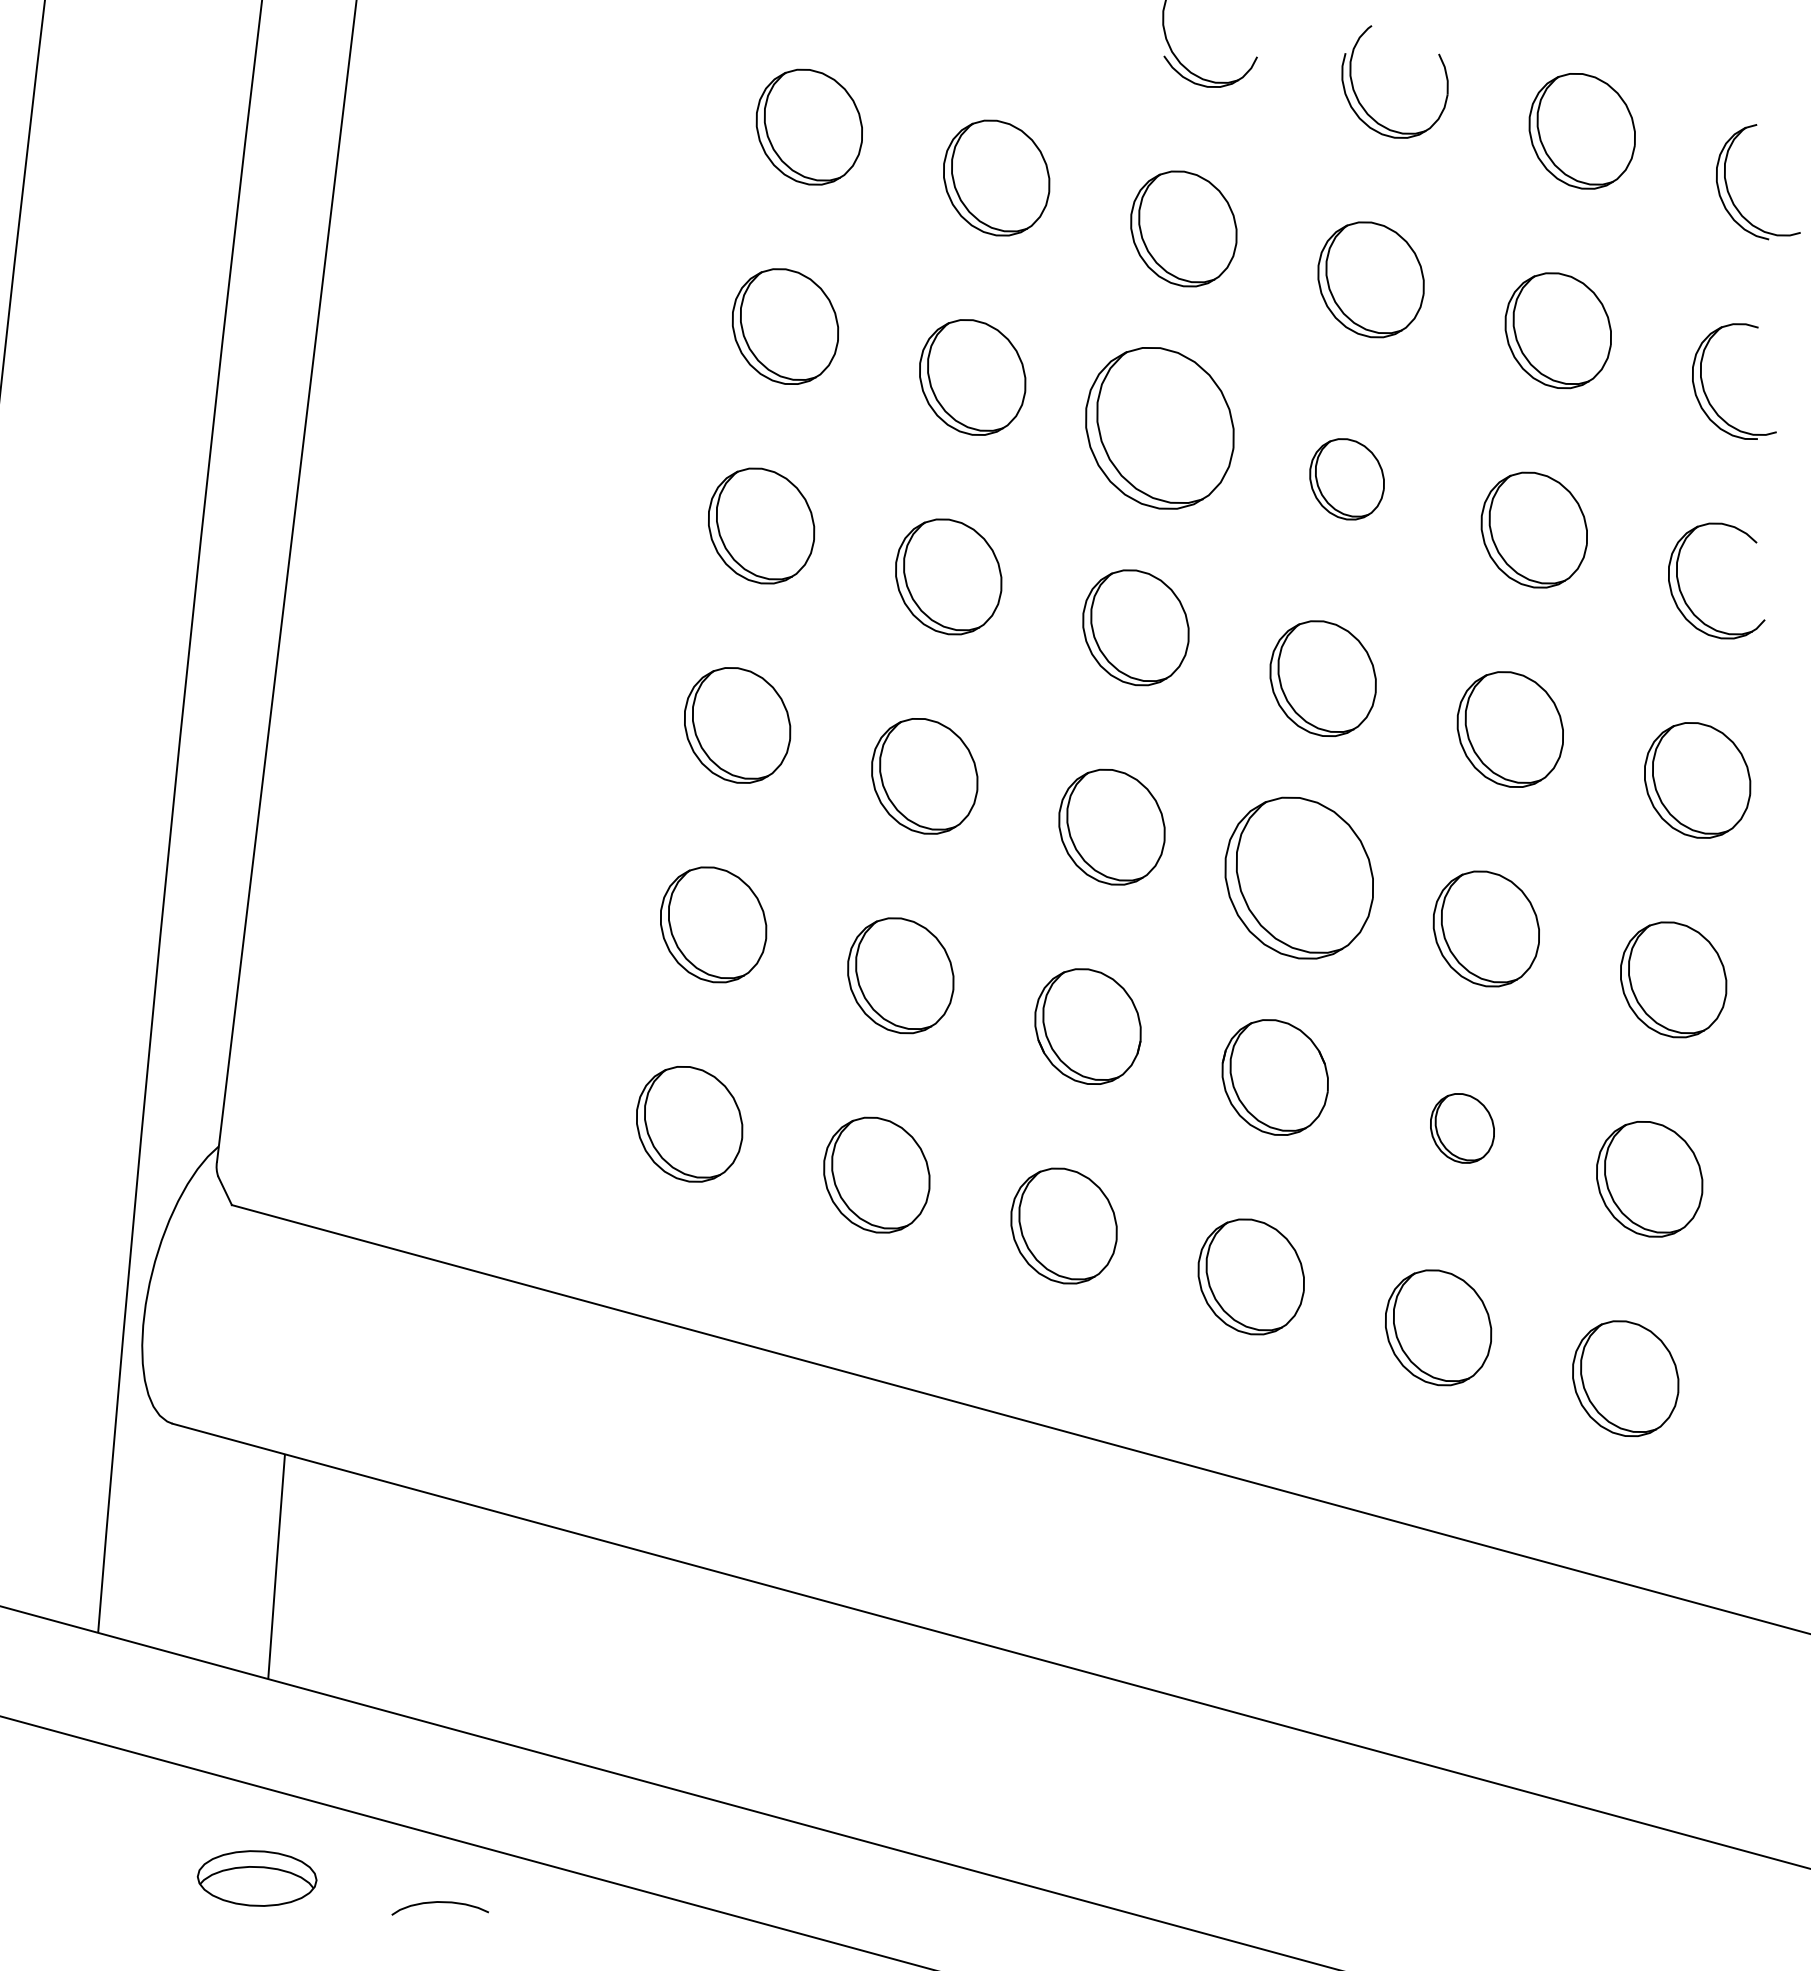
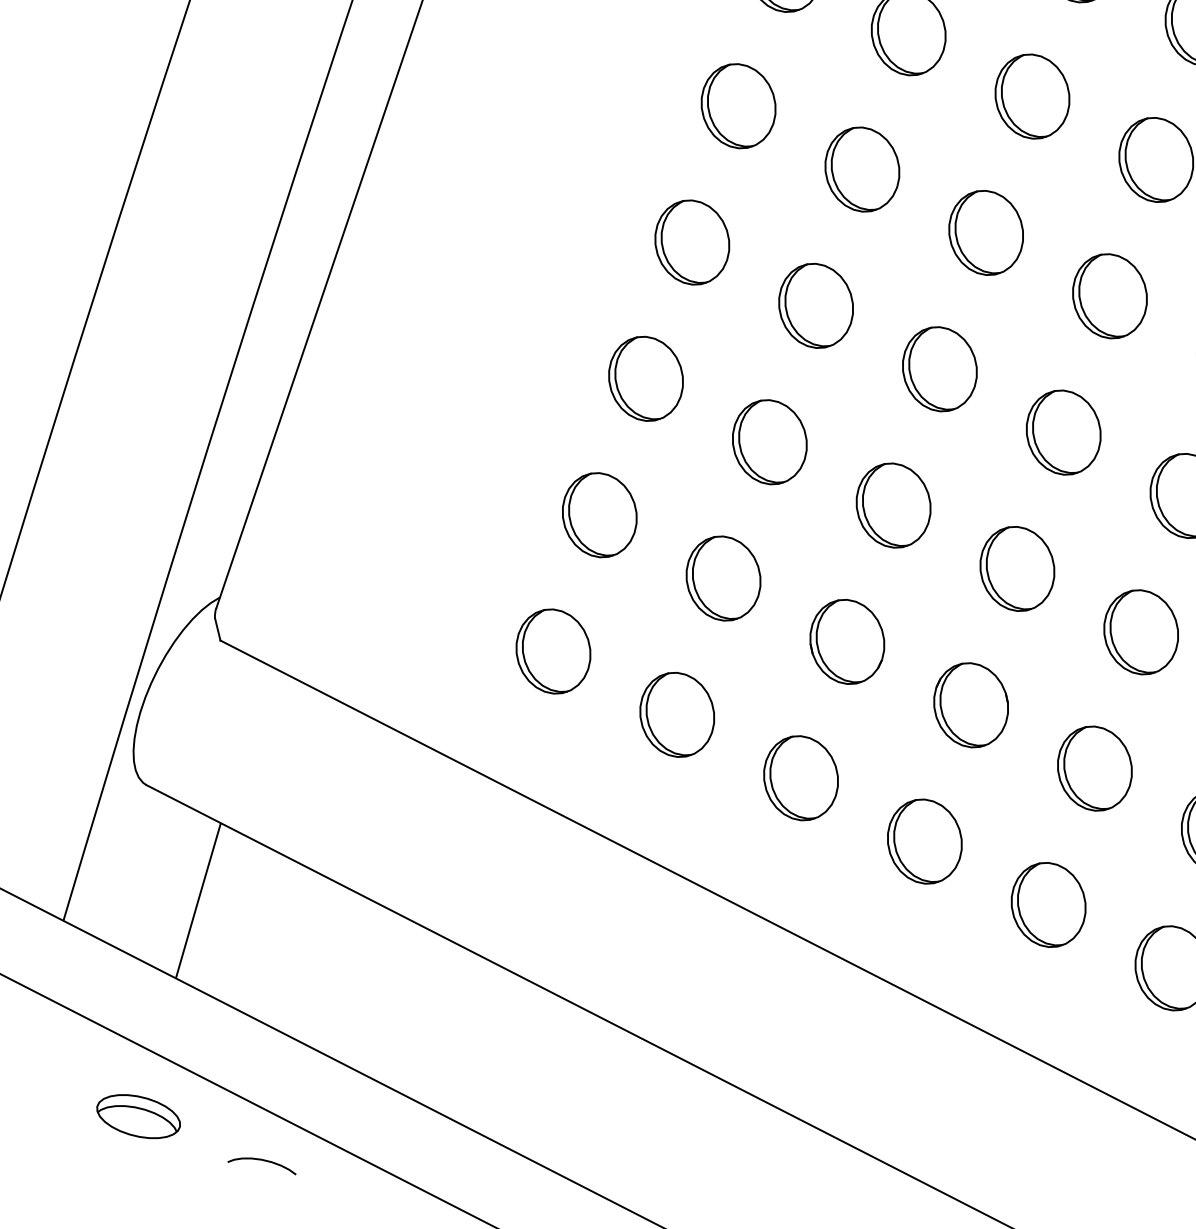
part: (1159, 428) -> (985, 232), size x0.71
part: (1346, 479) -> (1109, 296), size x1.43
part: (1298, 877) -> (1017, 568), size x0.71
part: (1462, 1128) -> (1094, 768), size x1.67

